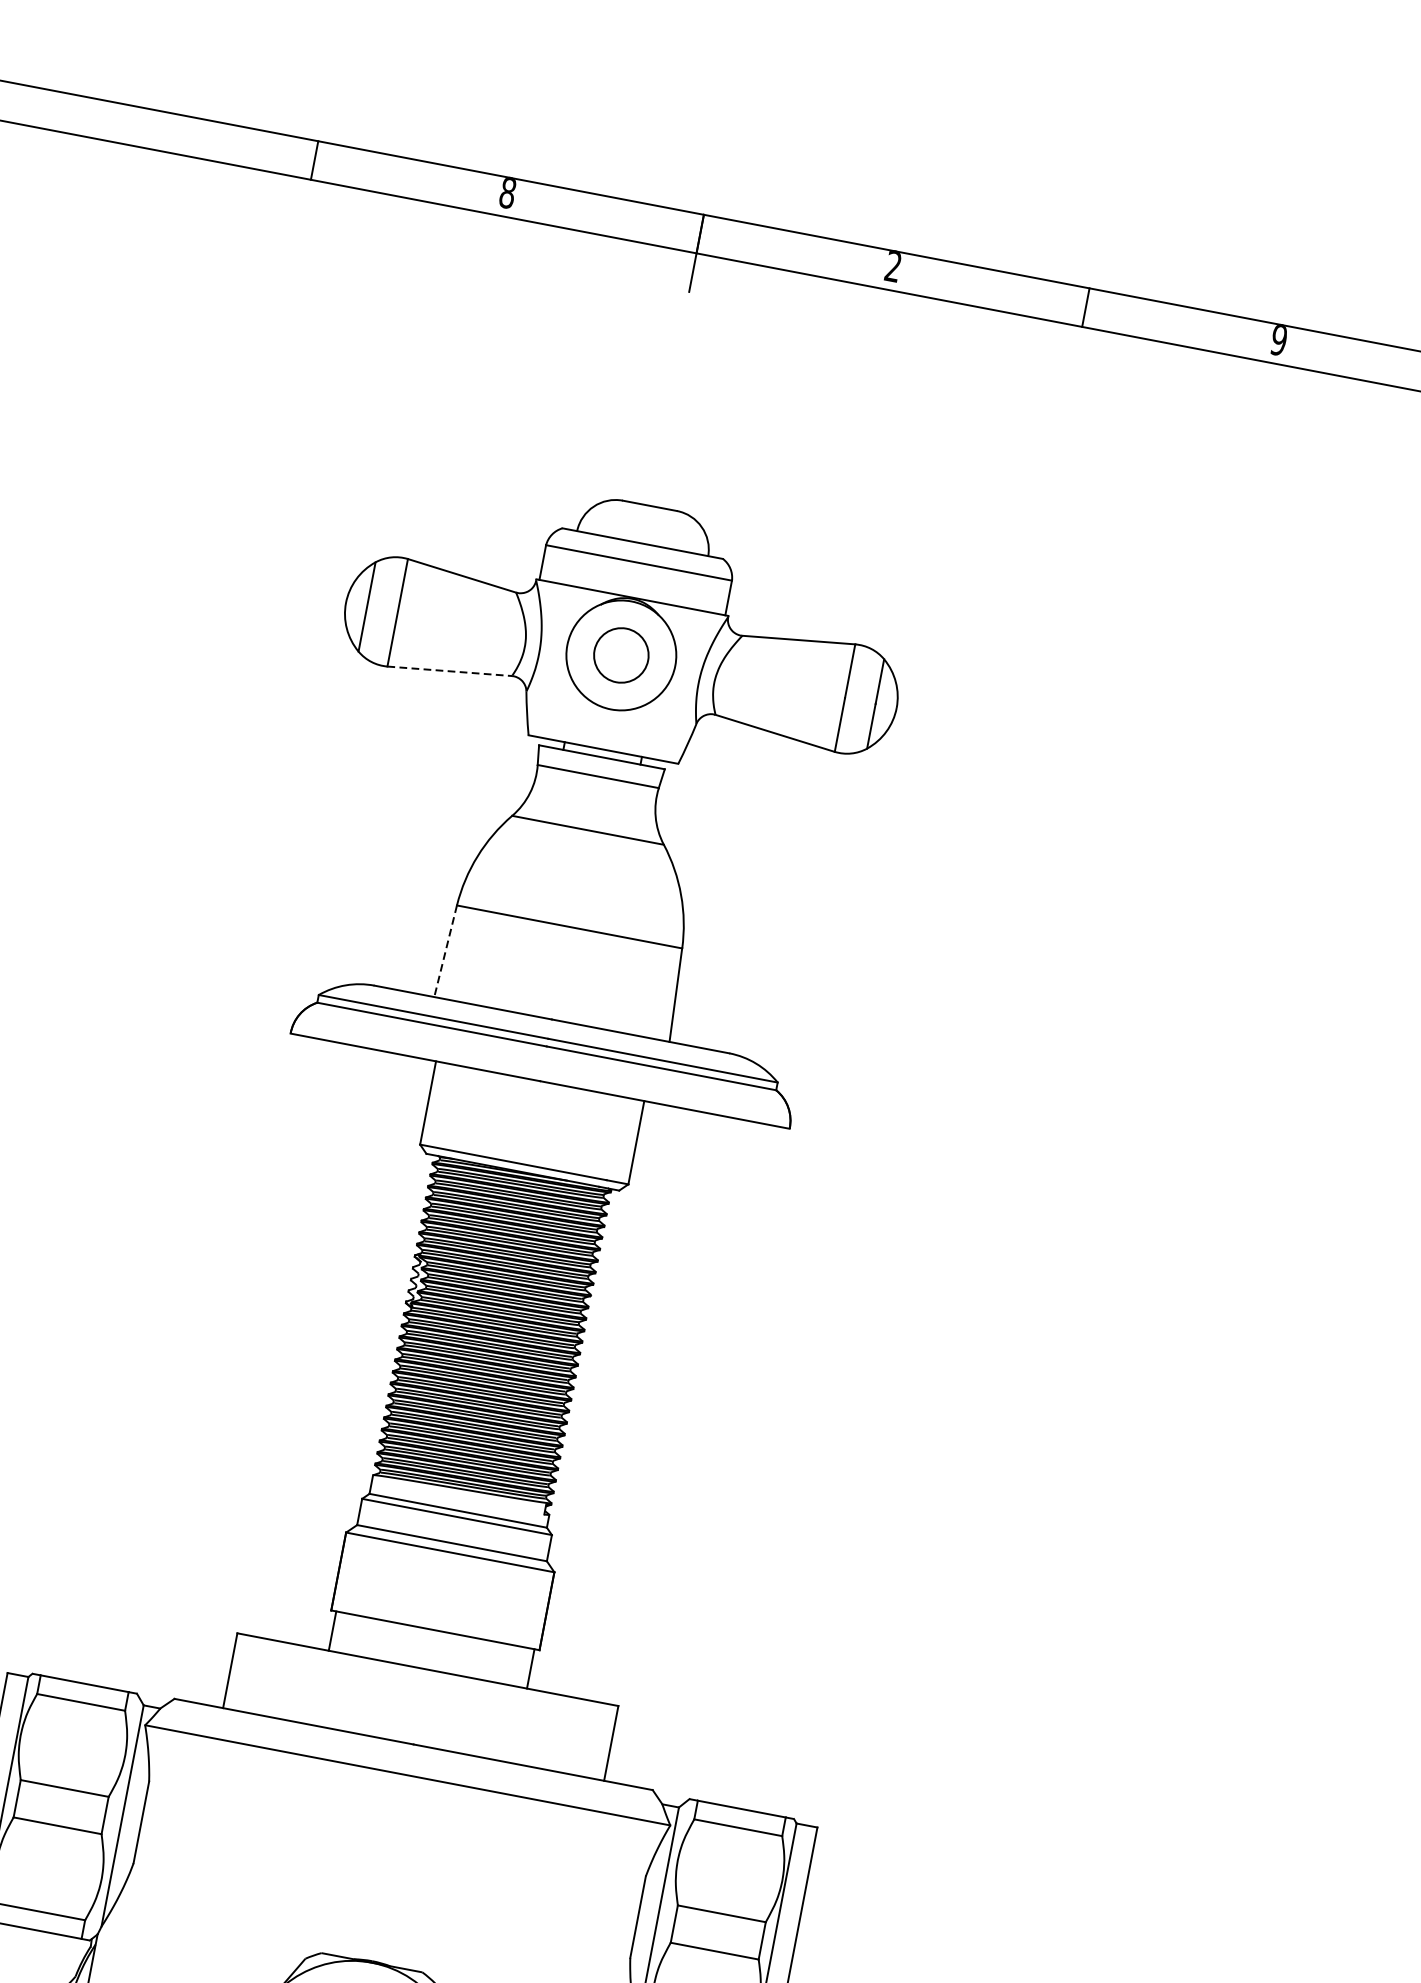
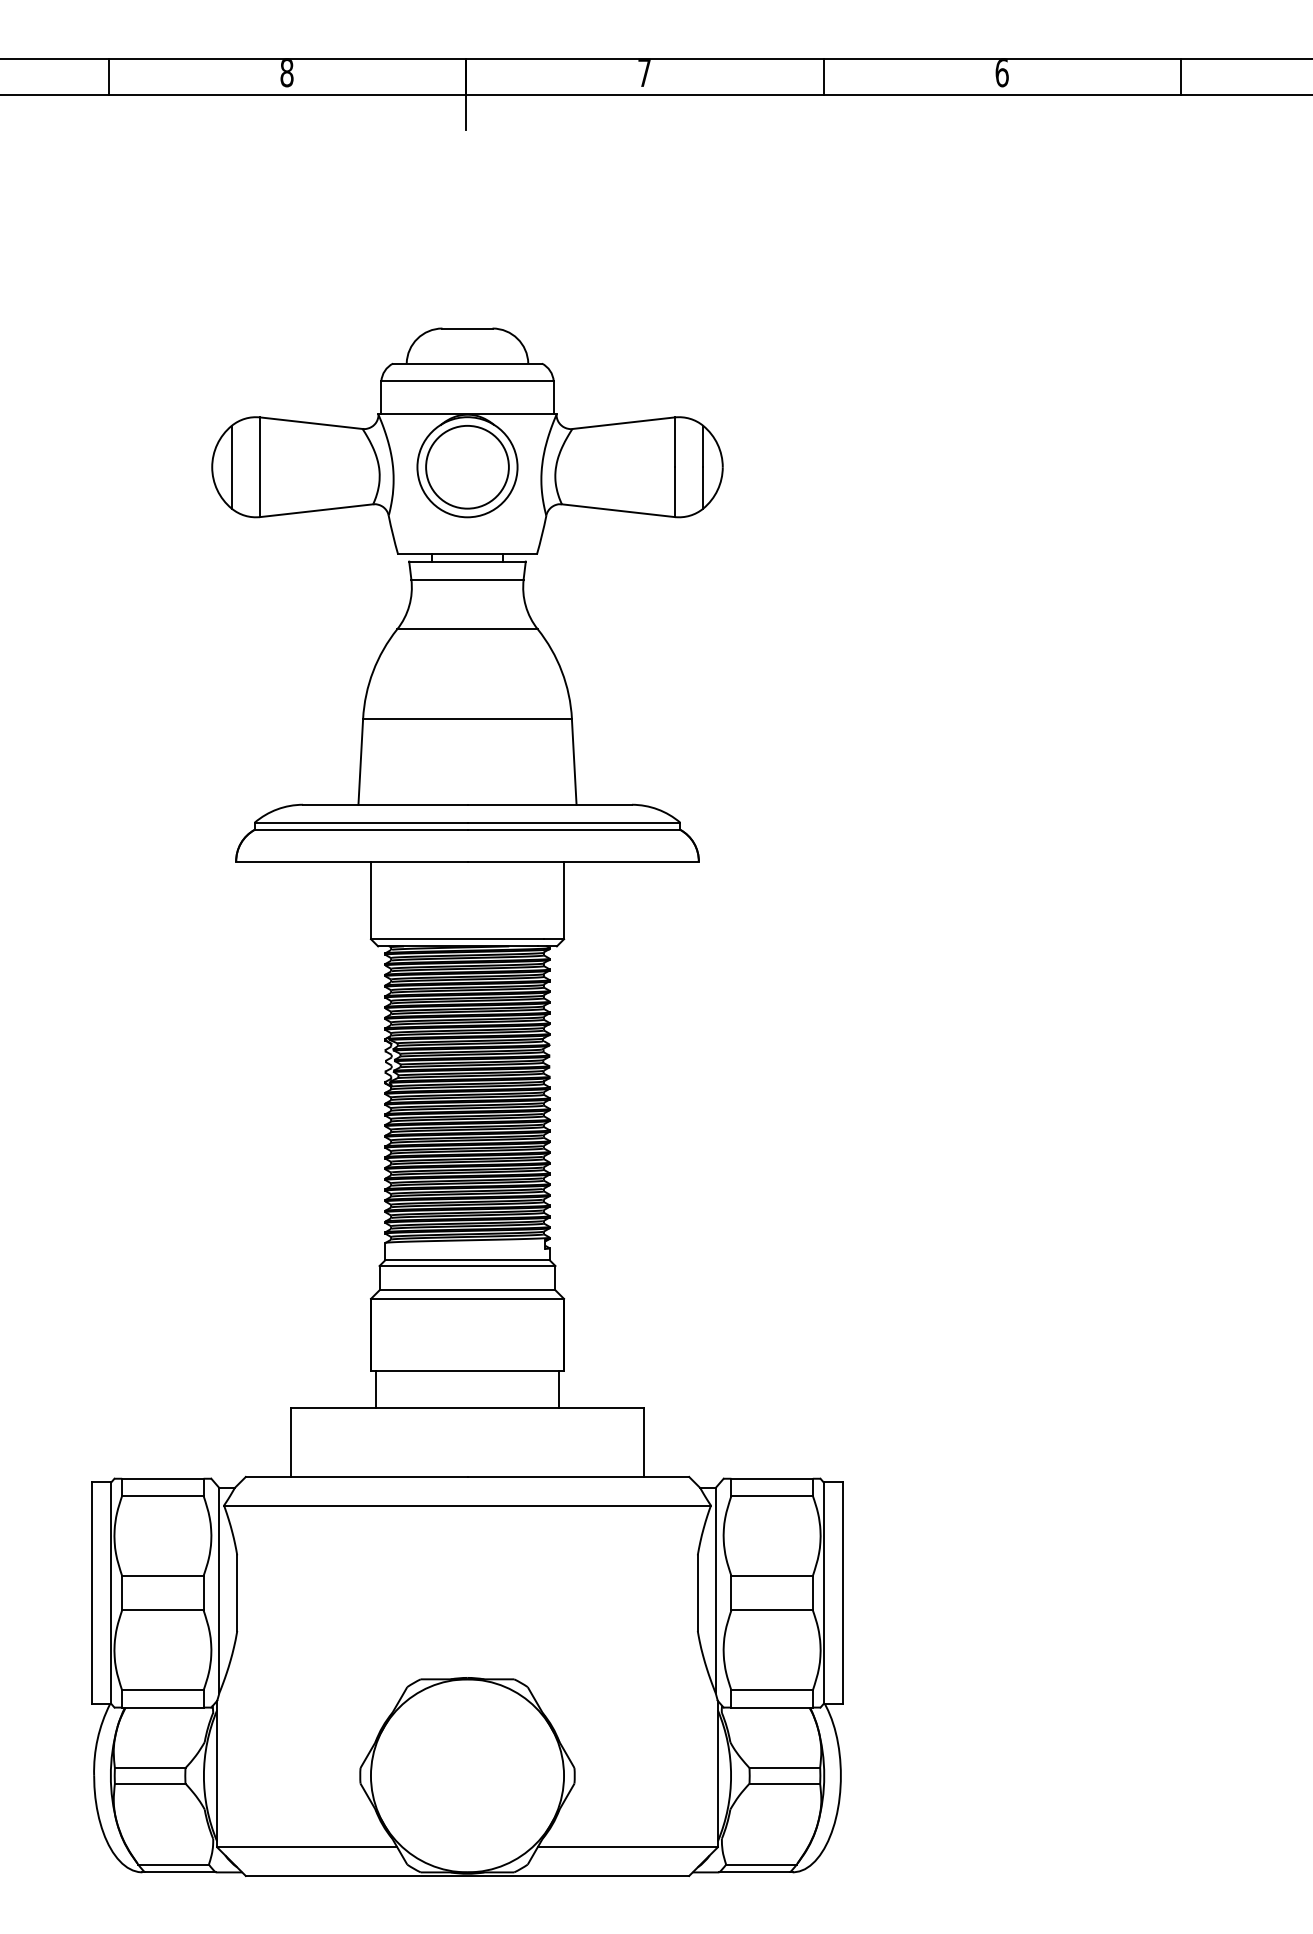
text: (893, 267) -> (644, 73), 2 -> 7
text: (1278, 340) -> (1001, 73), 9 -> 6
circle: (621, 654) -> (467, 466), size x1.67
line: (449, 671) -> (316, 510), dashed -> solid
line: (445, 950) -> (360, 761), dashed -> solid

